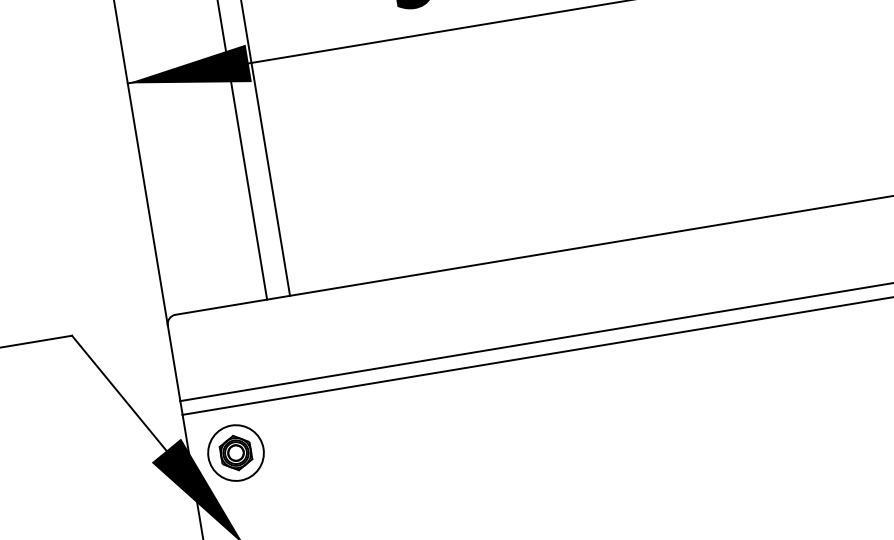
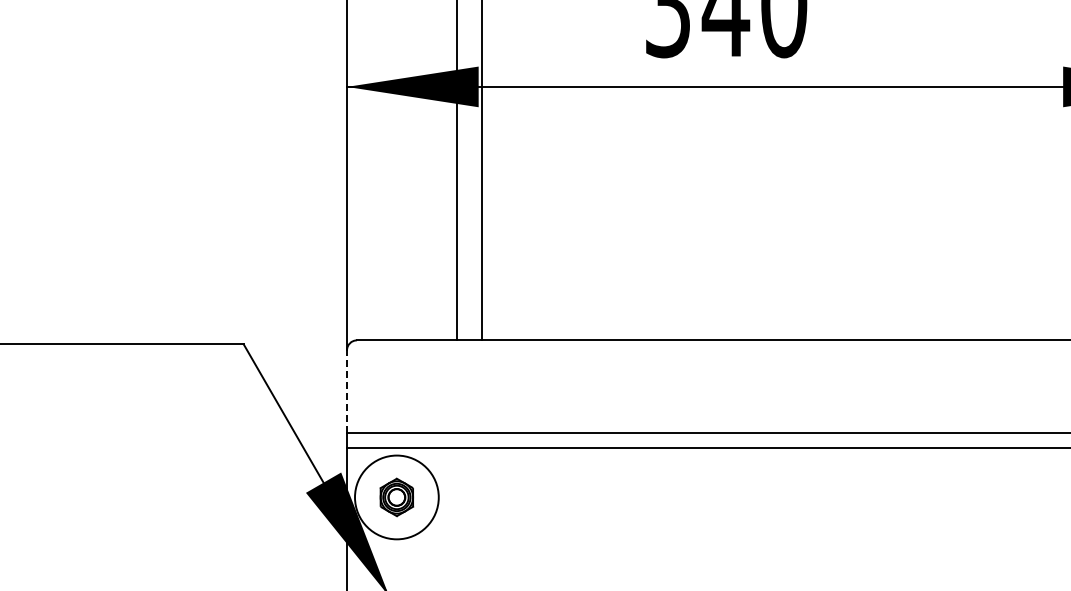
line: (174, 362) -> (347, 390), solid -> dashed
circle: (235, 453) -> (396, 497), size x1.4

